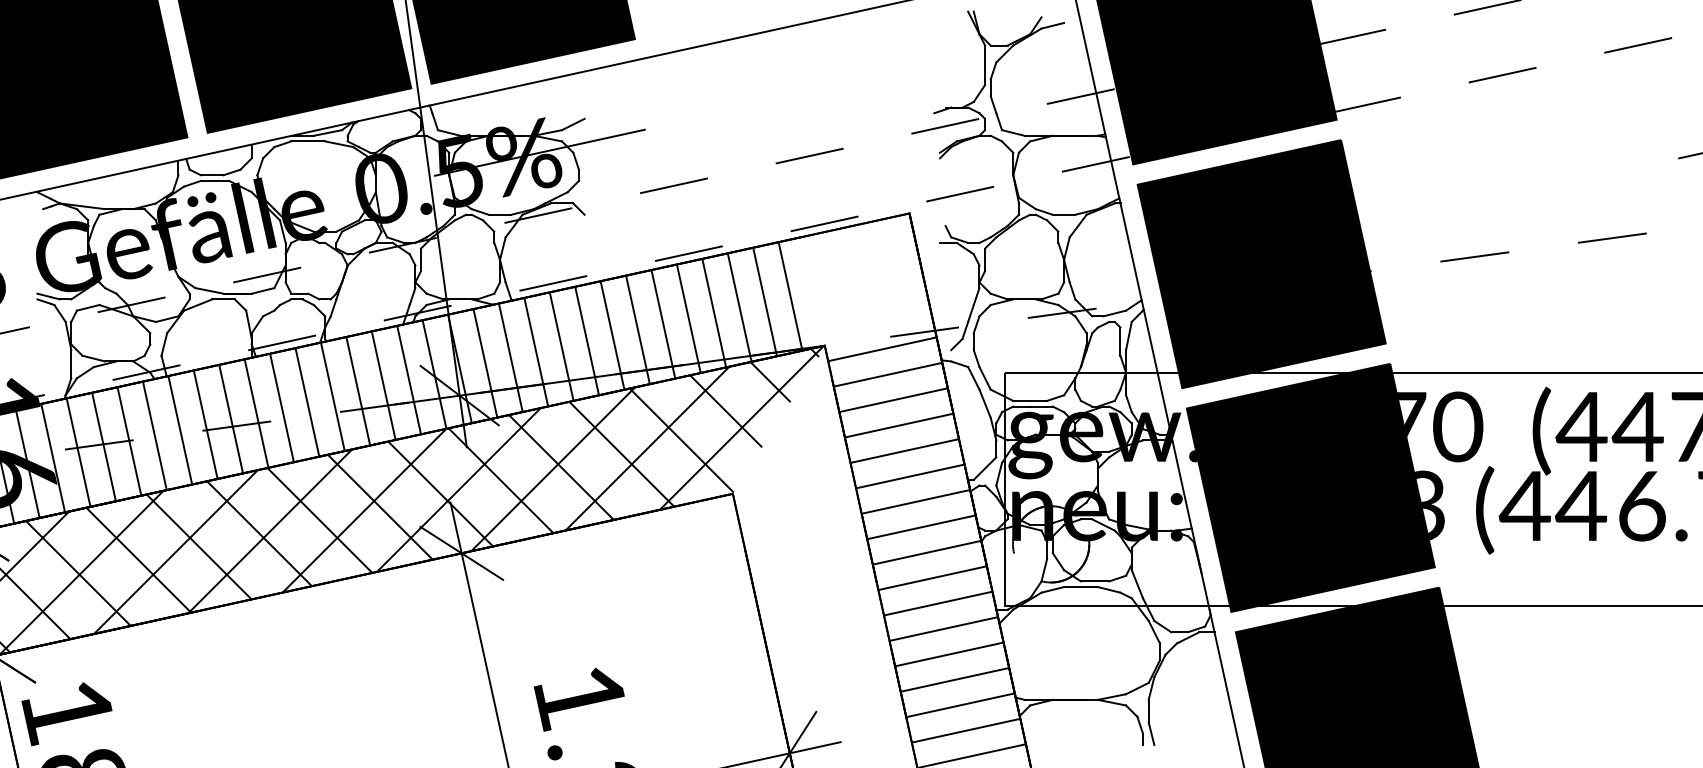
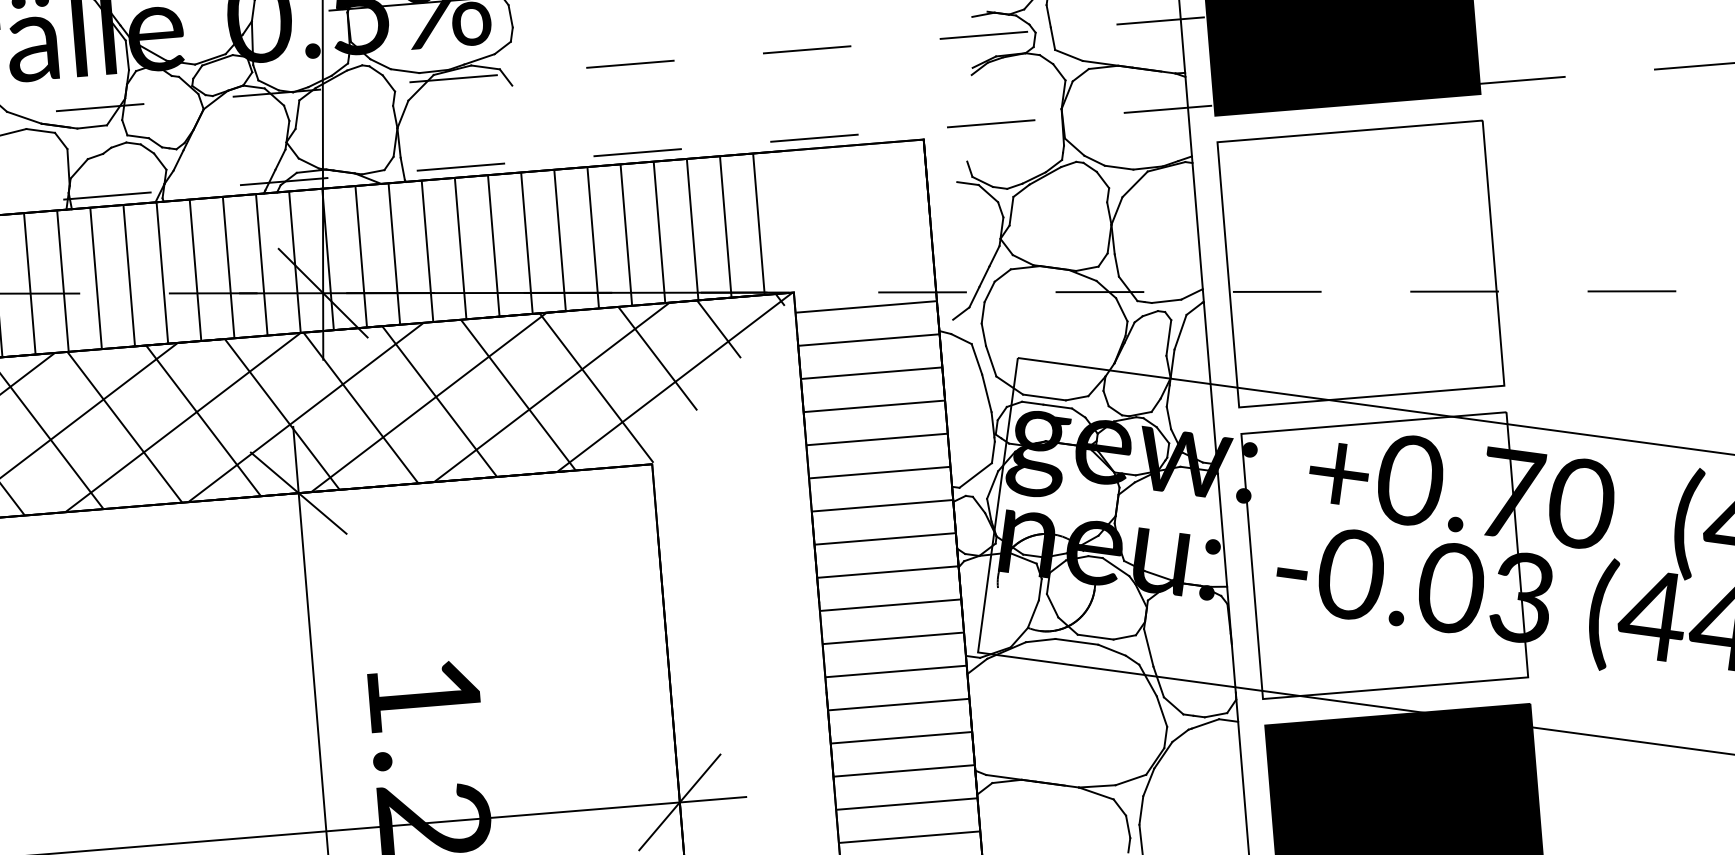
fill: (1261, 264) -> (1360, 264), removed
fill: (1310, 487) -> (1384, 555), removed

